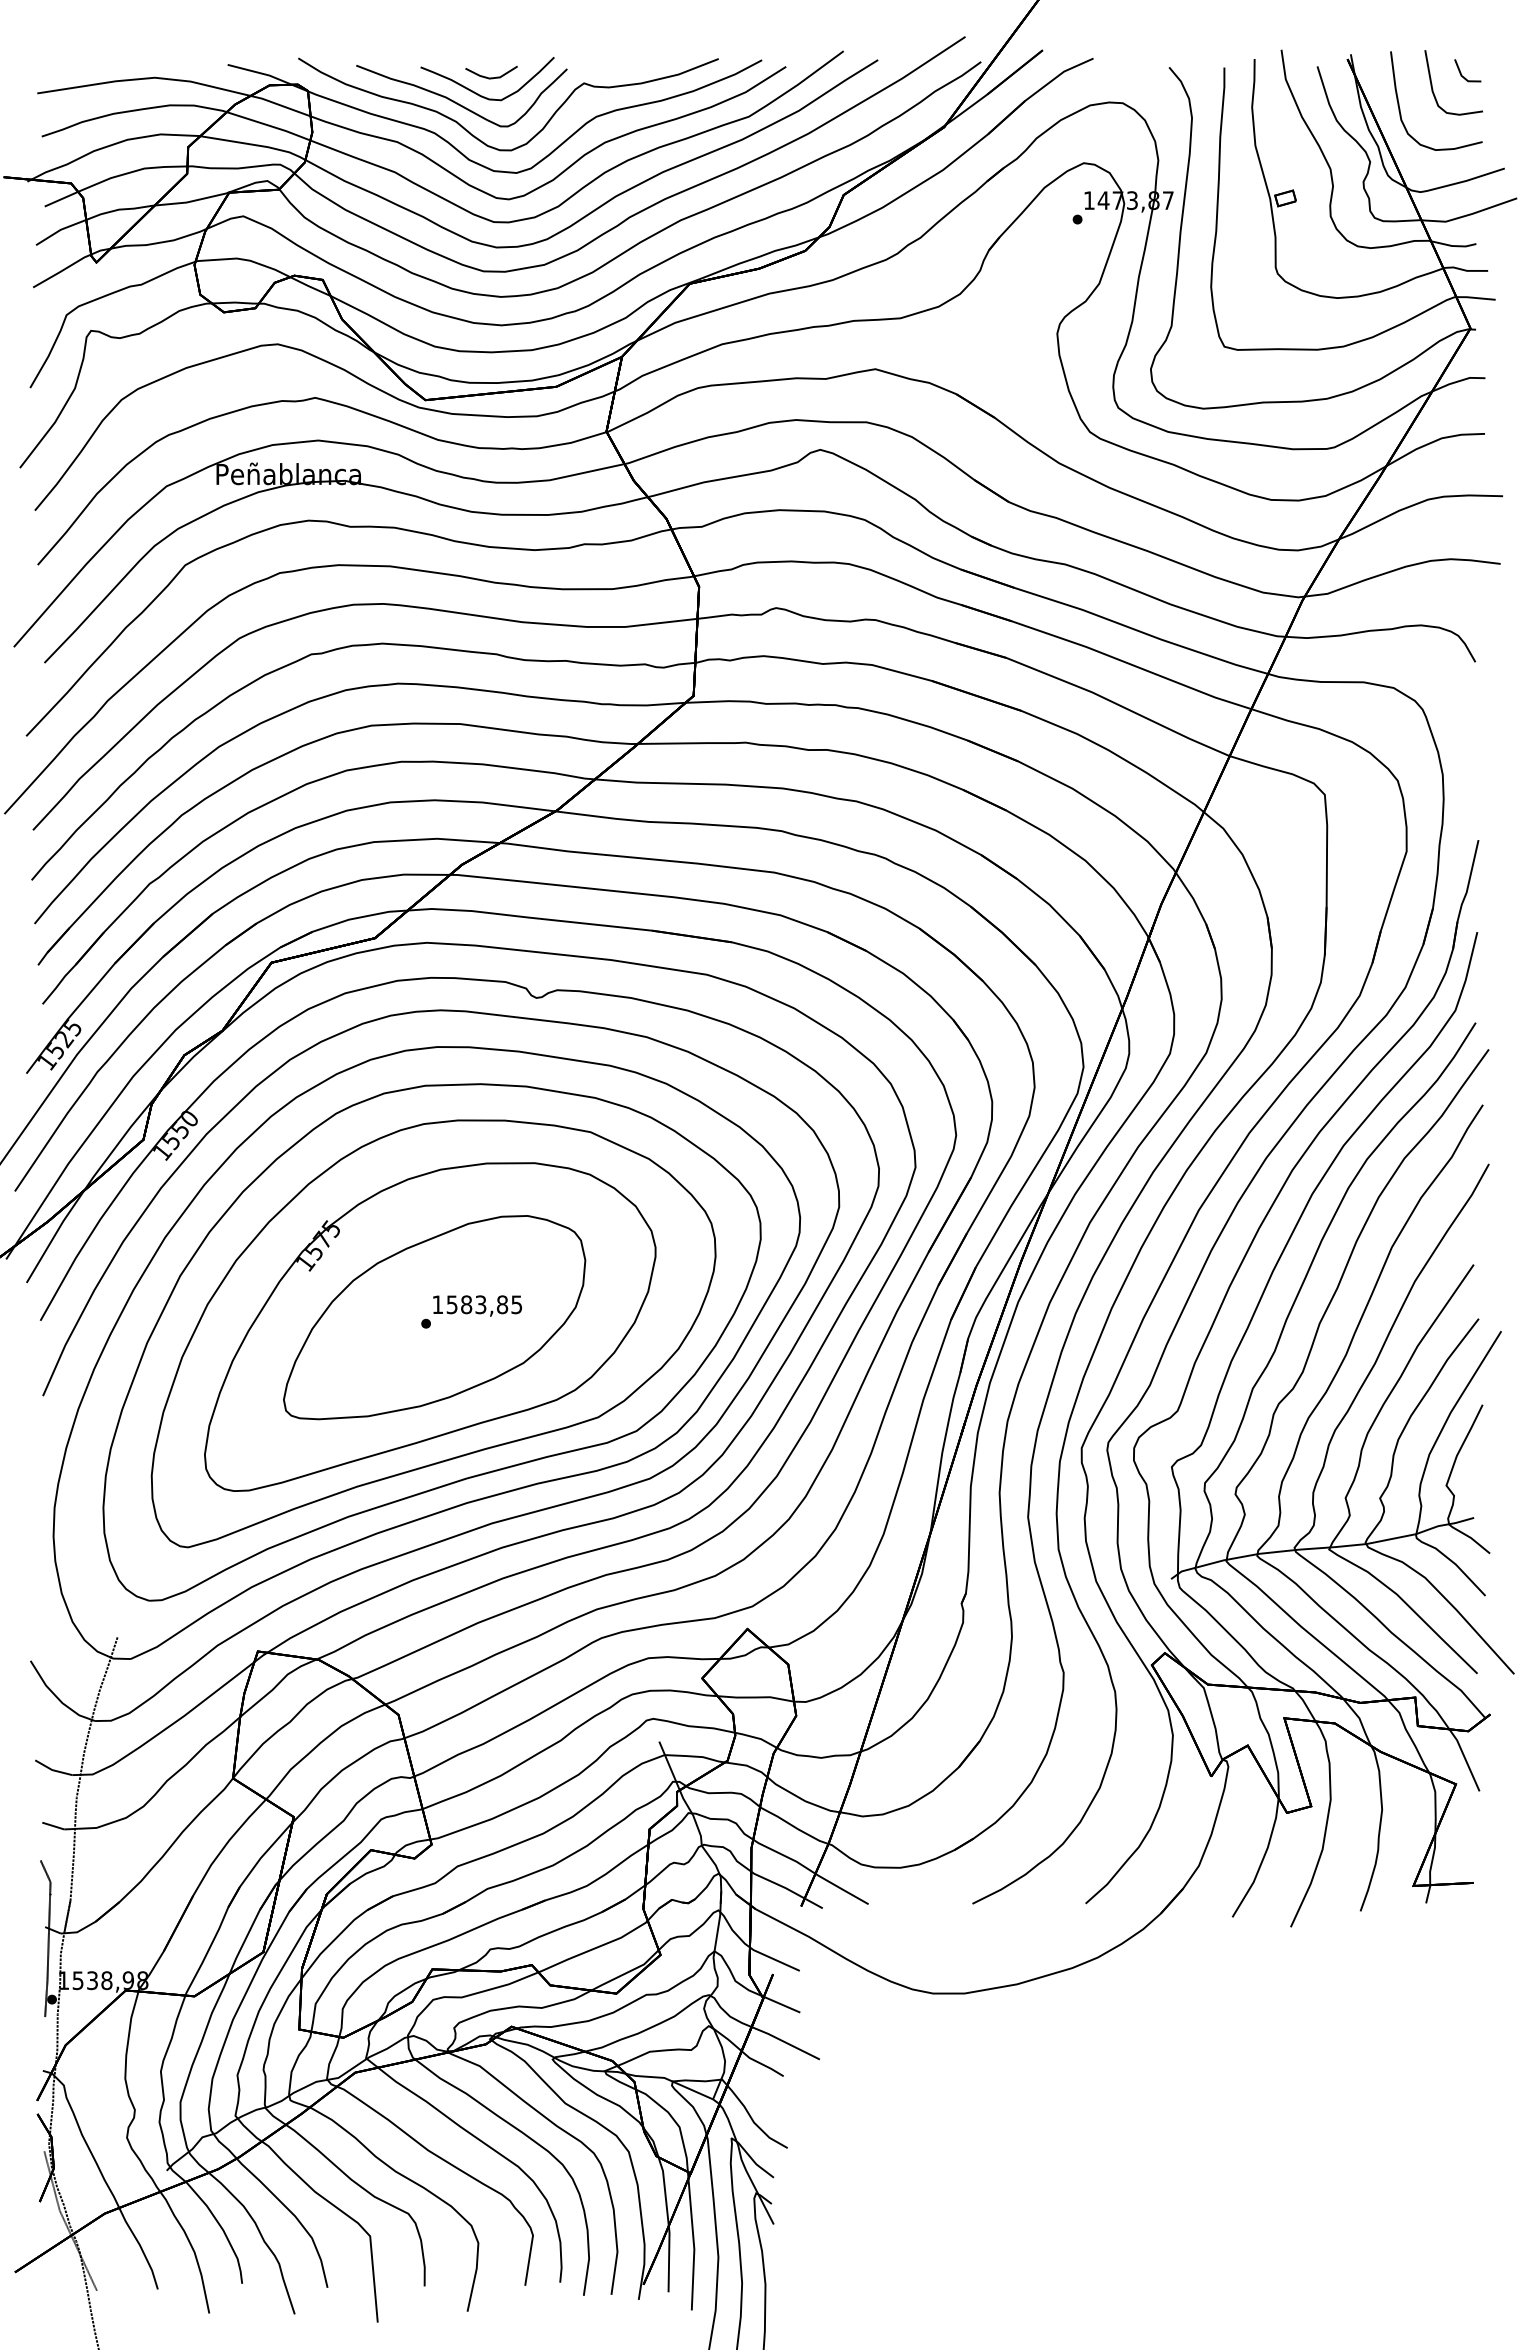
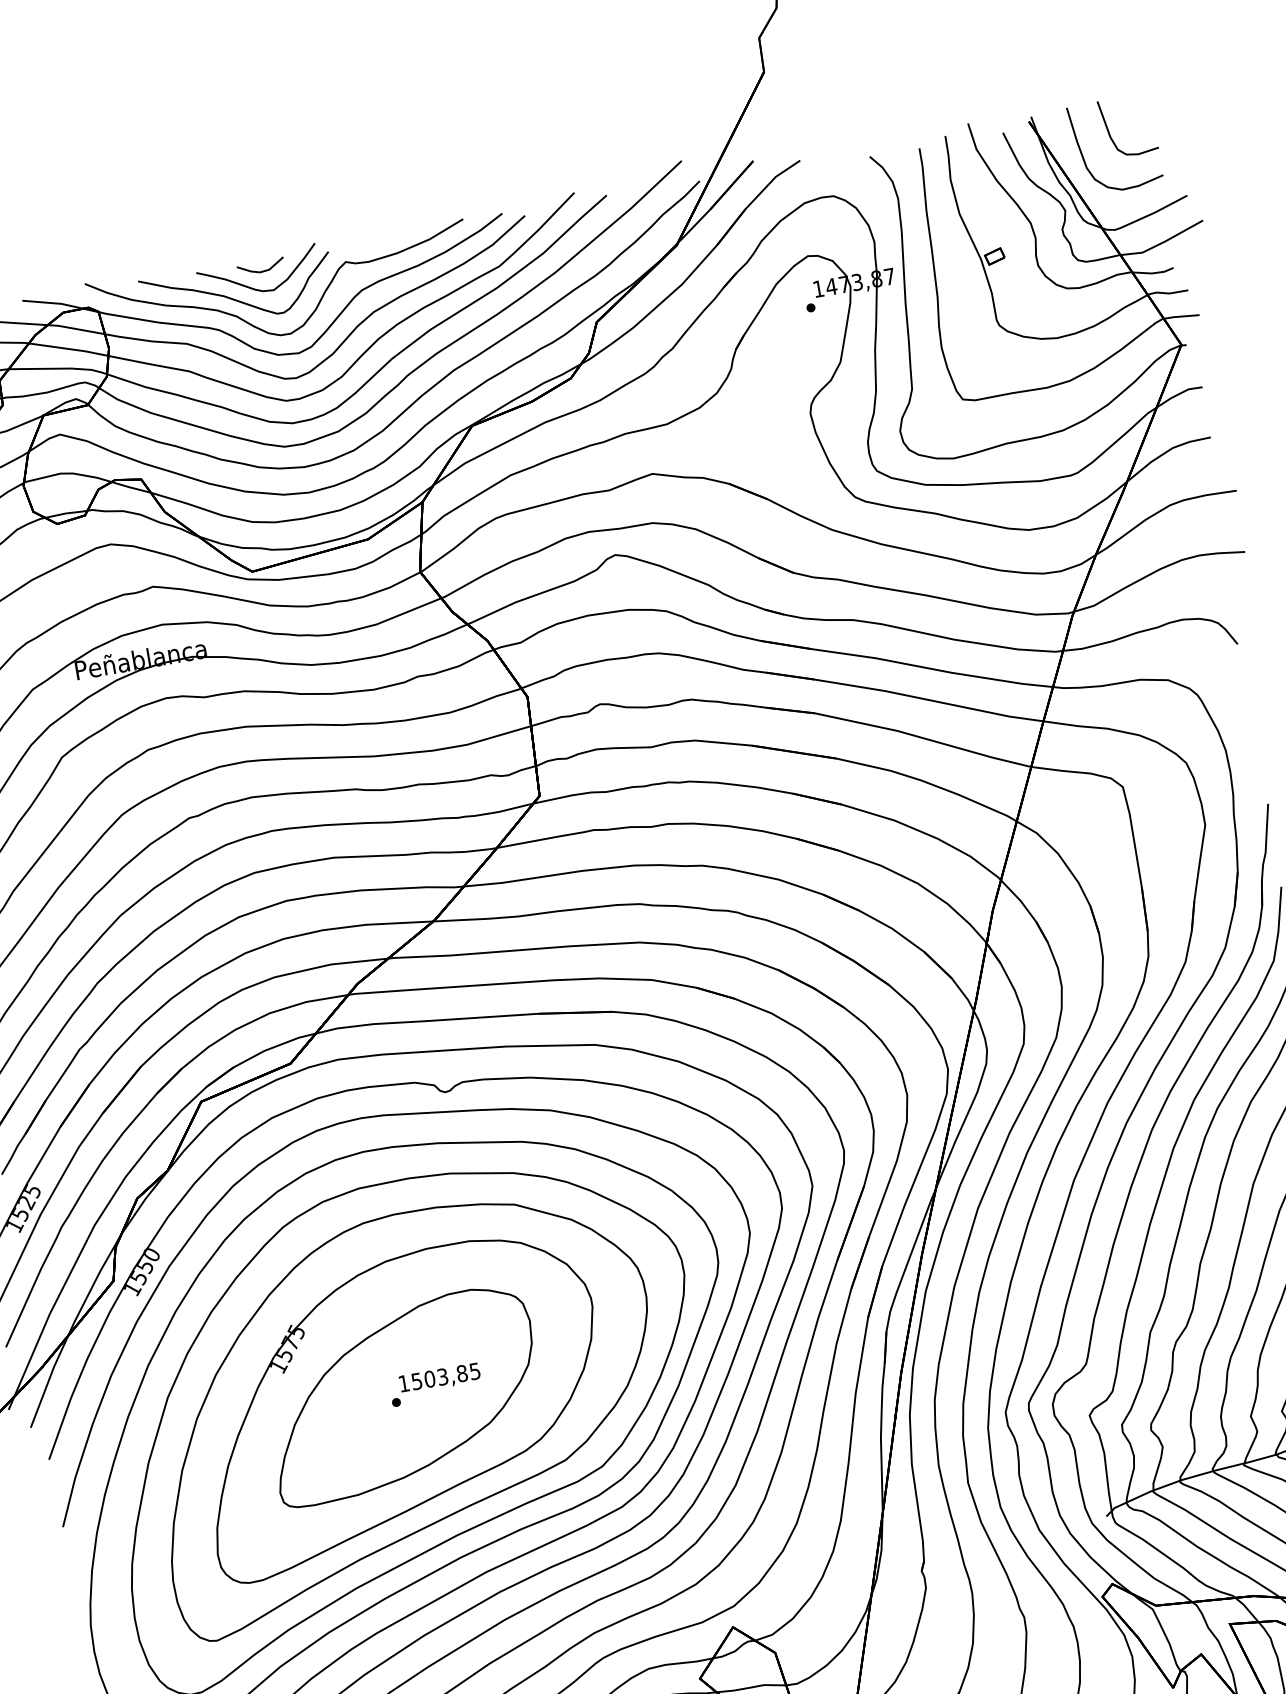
part: (1461, 72) -> (1133, 115), removed
text: (466, 1304) -> (429, 1378), 1583,85 -> 1503,85

